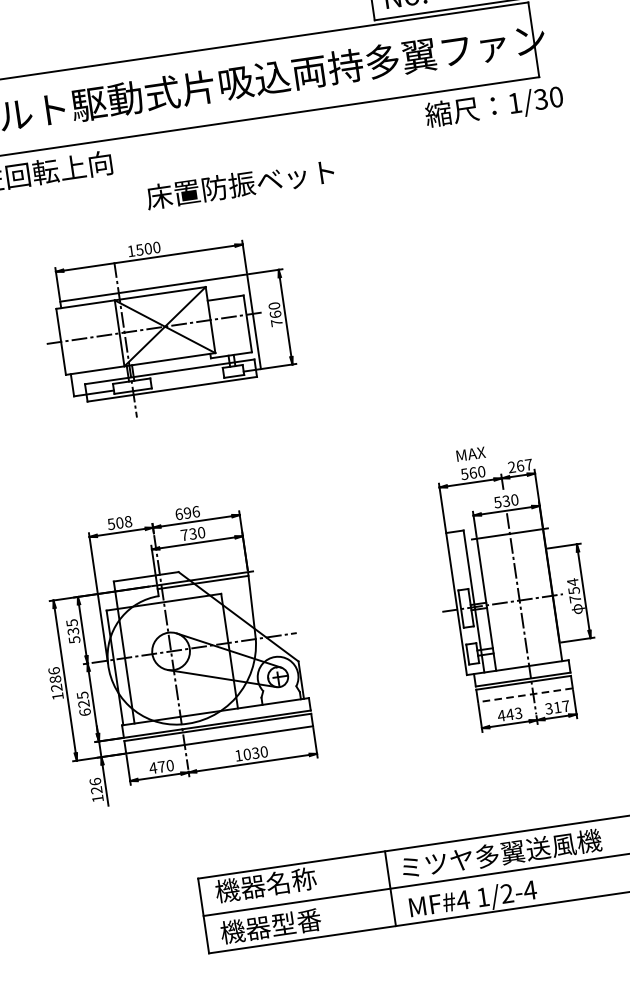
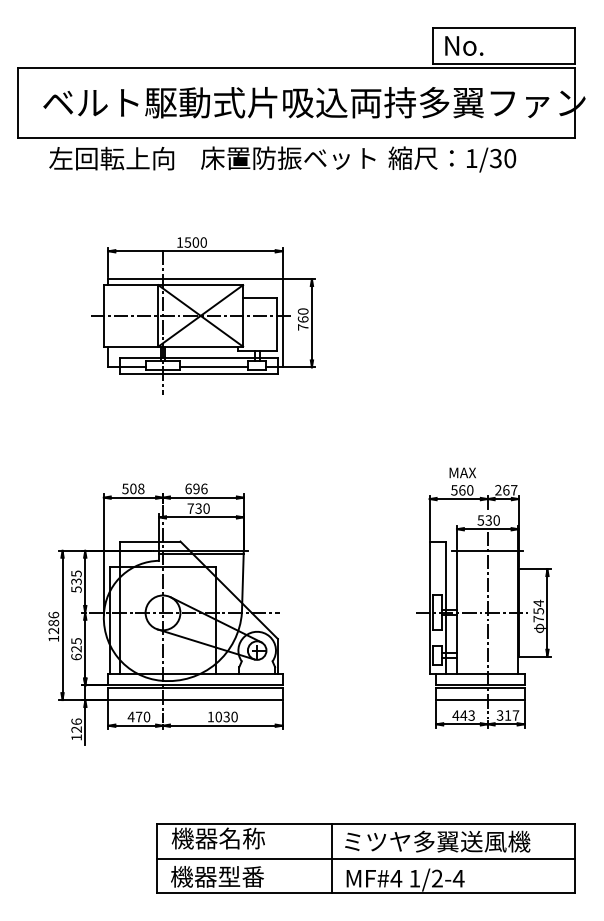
text: (494, 107) -> (452, 159), moved
text: (240, 183) -> (288, 157), moved
line: (186, 380) -> (213, 367), added
line: (524, 695) -> (479, 700), dashed -> solid

